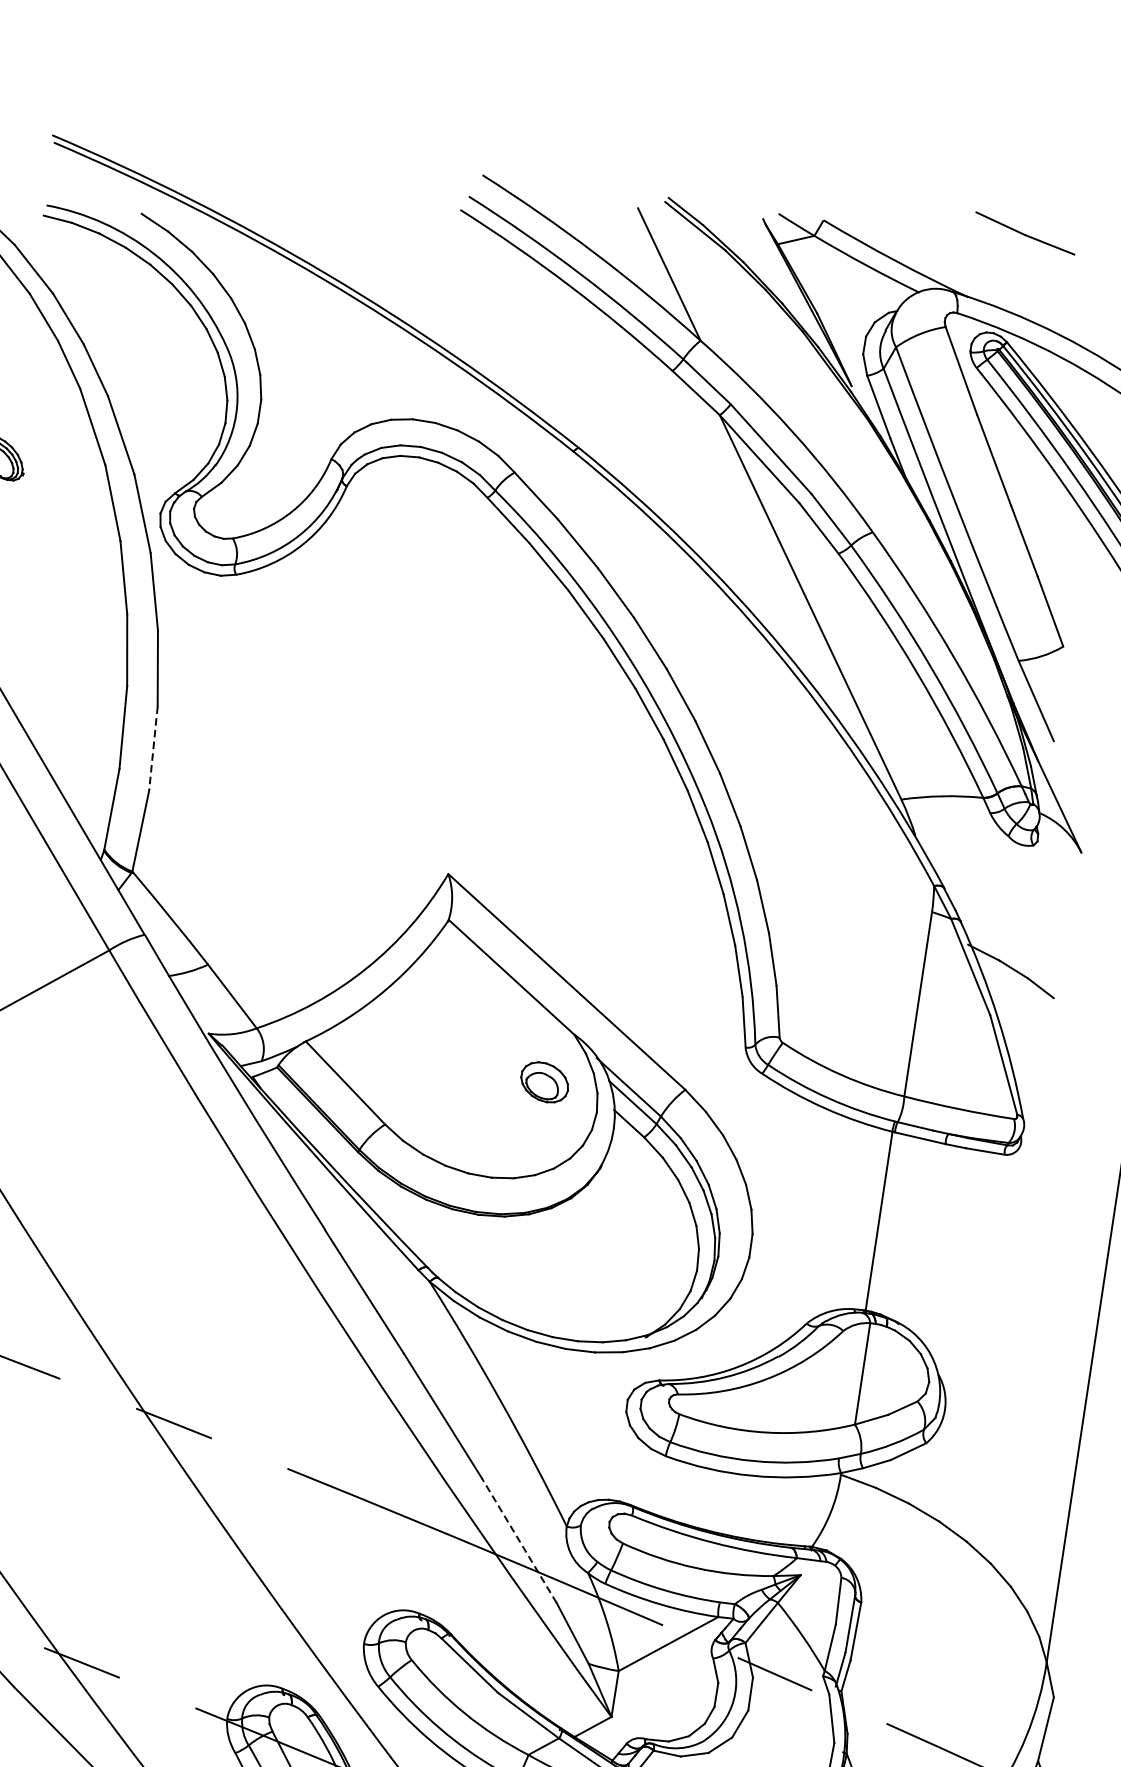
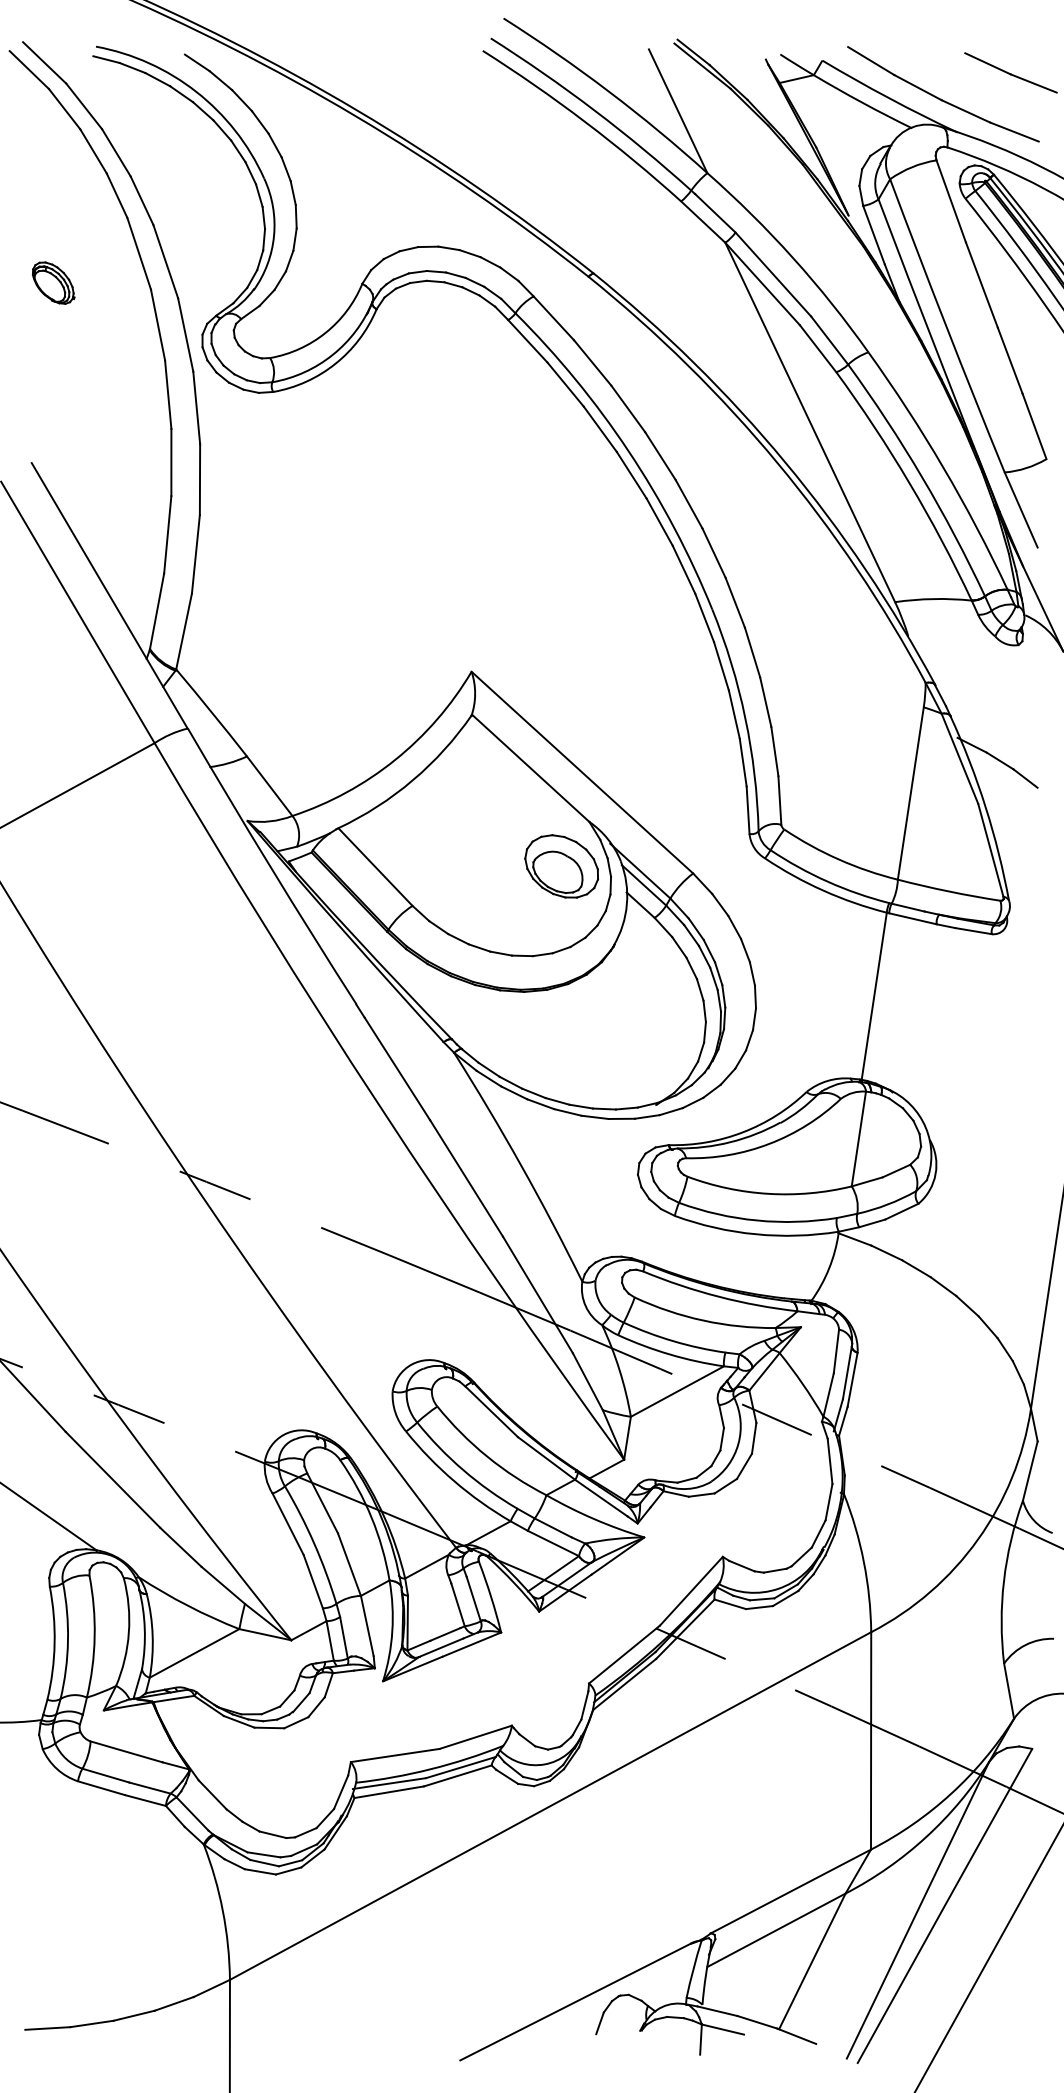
part: (953, 256) -> (943, 94), added
line: (153, 748) -> (195, 554), dashed -> solid
part: (544, 1082) -> (561, 866), size x1.67
line: (518, 1540) -> (537, 1294), dashed -> solid

